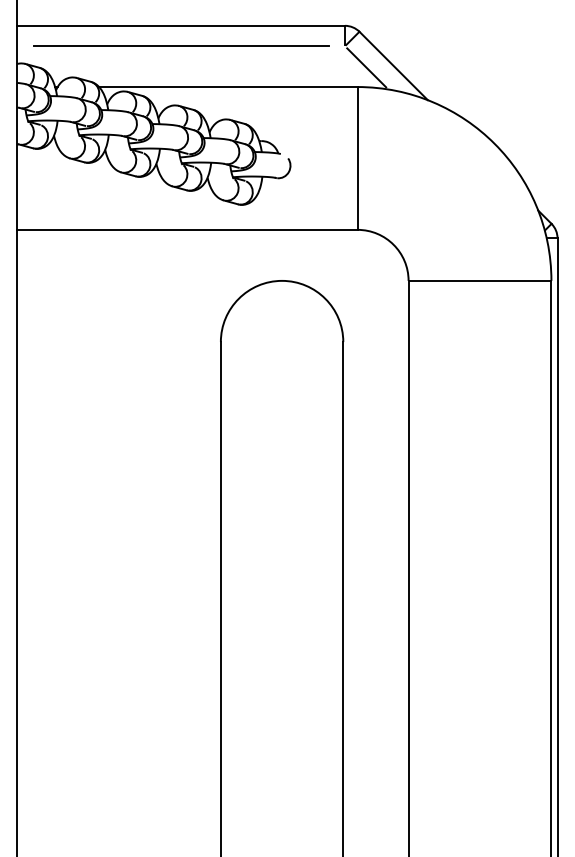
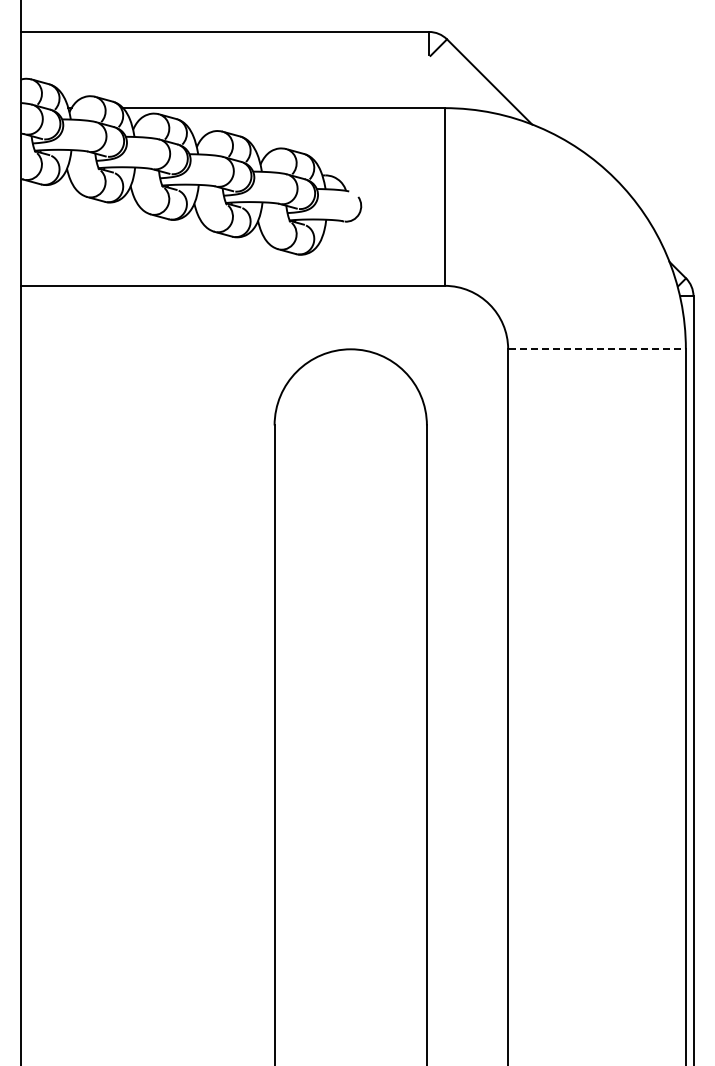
line: (180, 46) -> (224, 57), removed
line: (366, 68) -> (455, 84), removed
line: (480, 281) -> (597, 349), solid -> dashed

